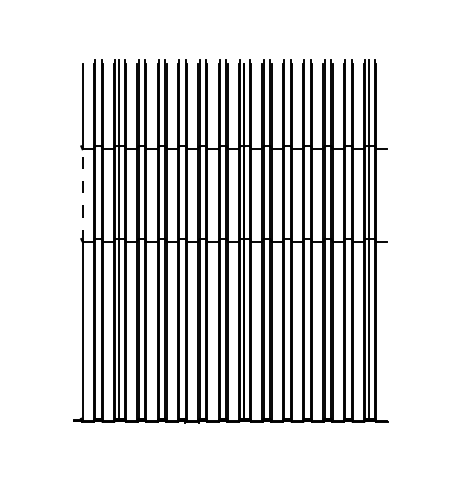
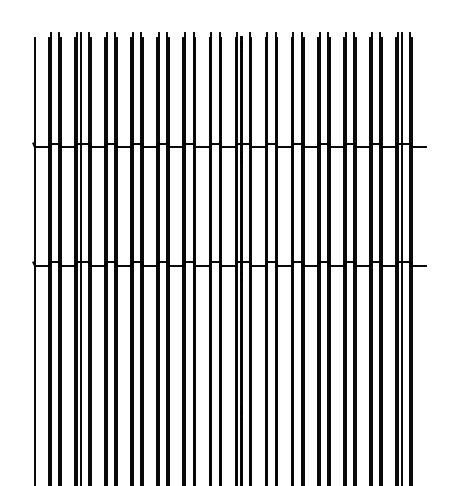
line: (82, 194) -> (34, 205), dashed -> solid

